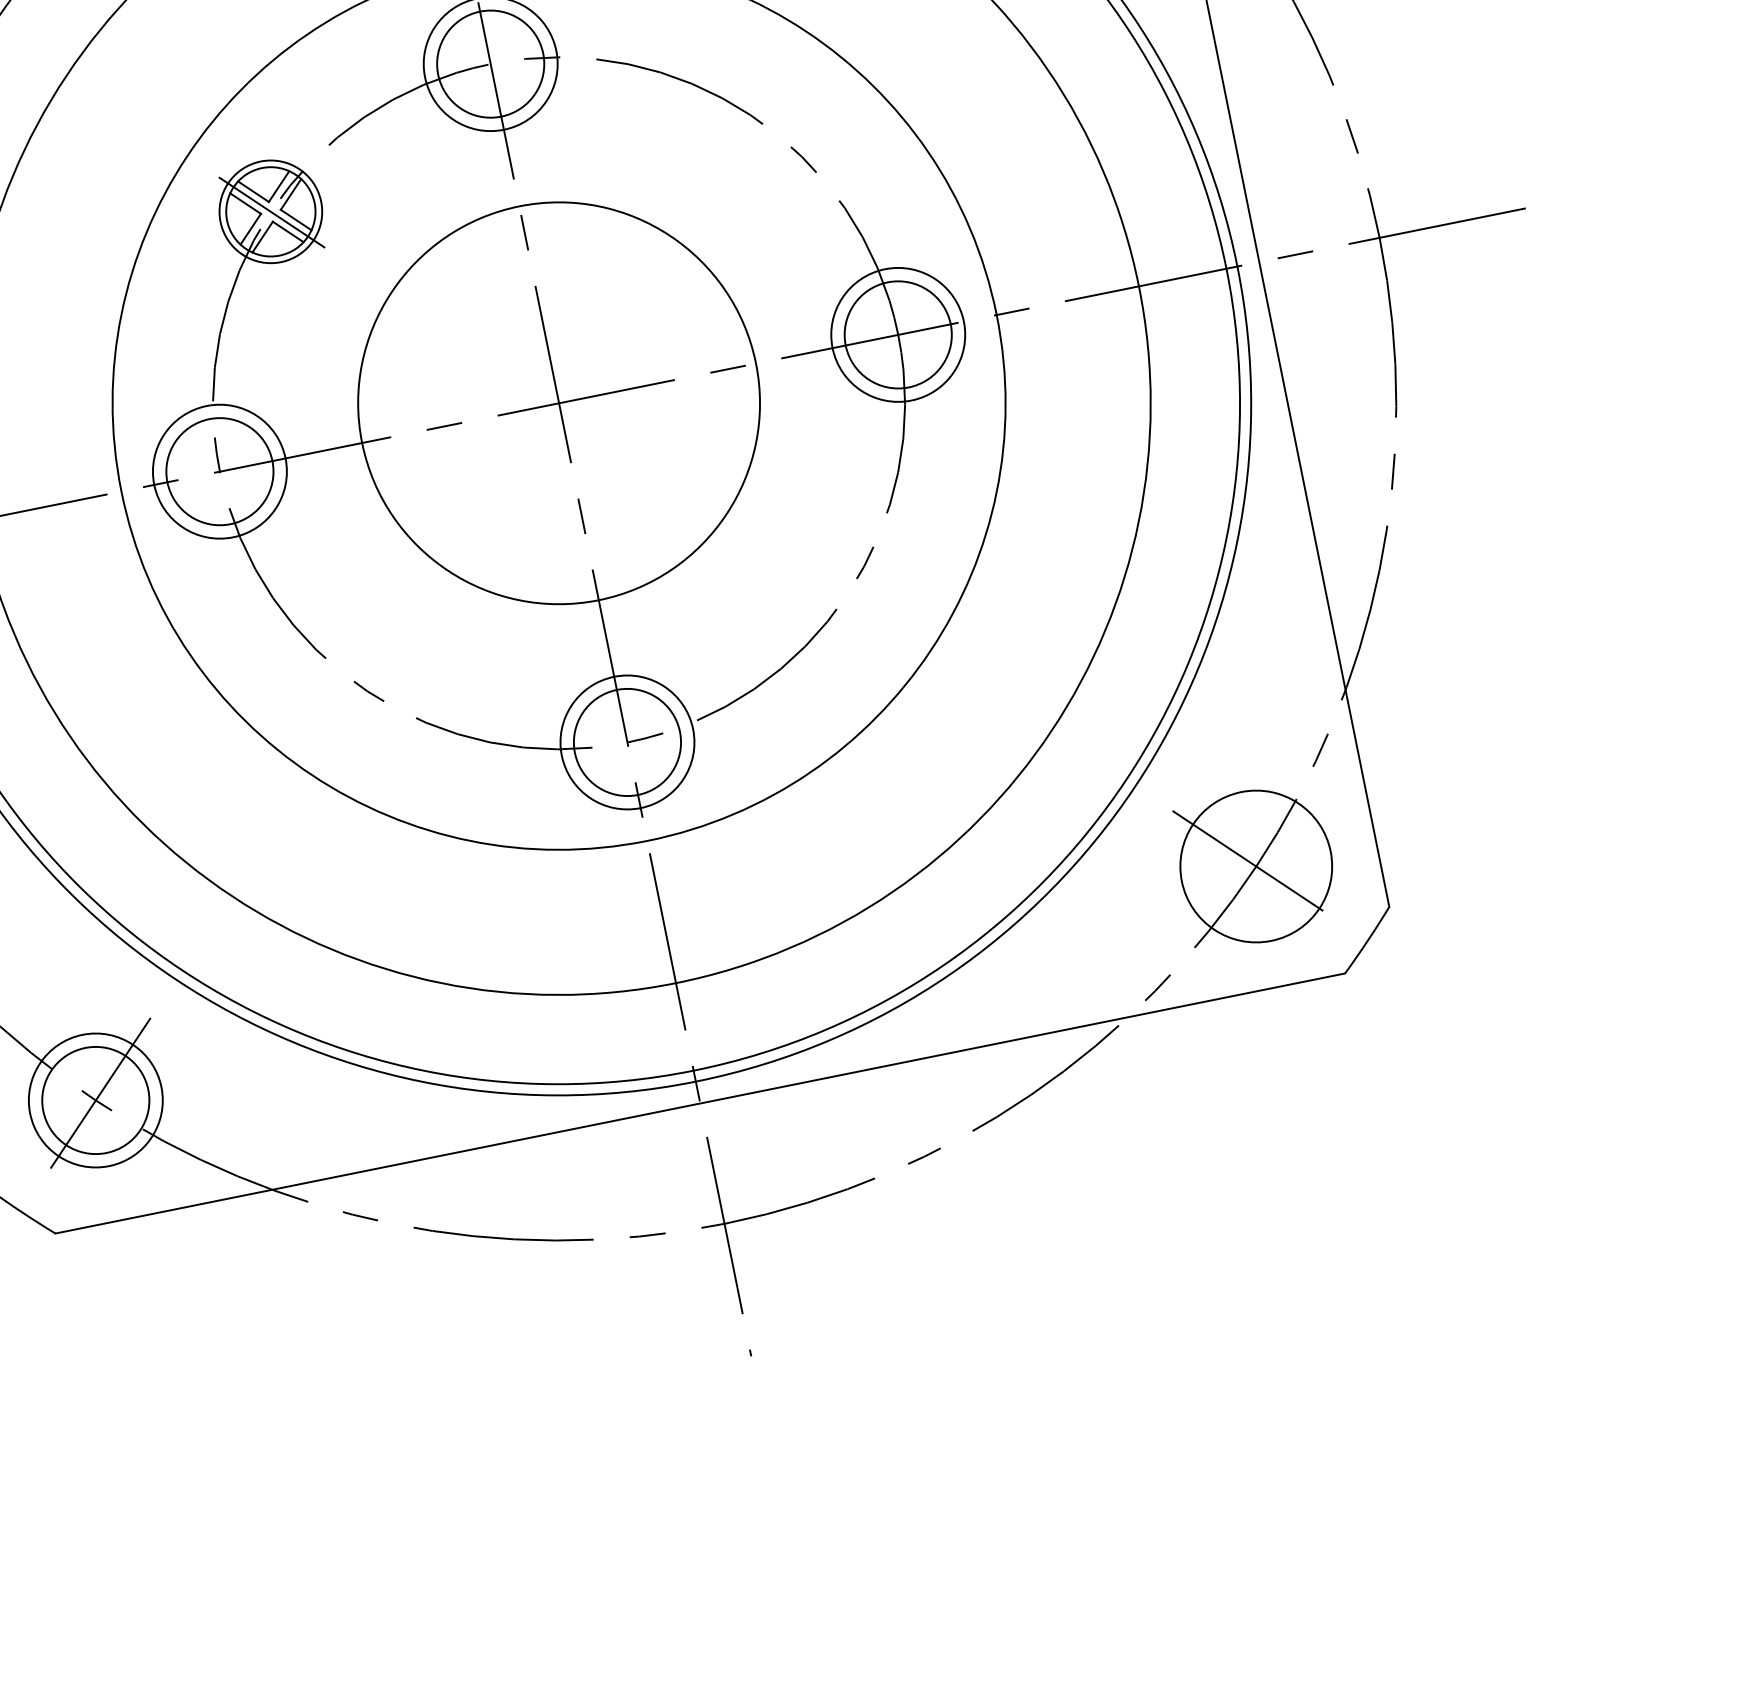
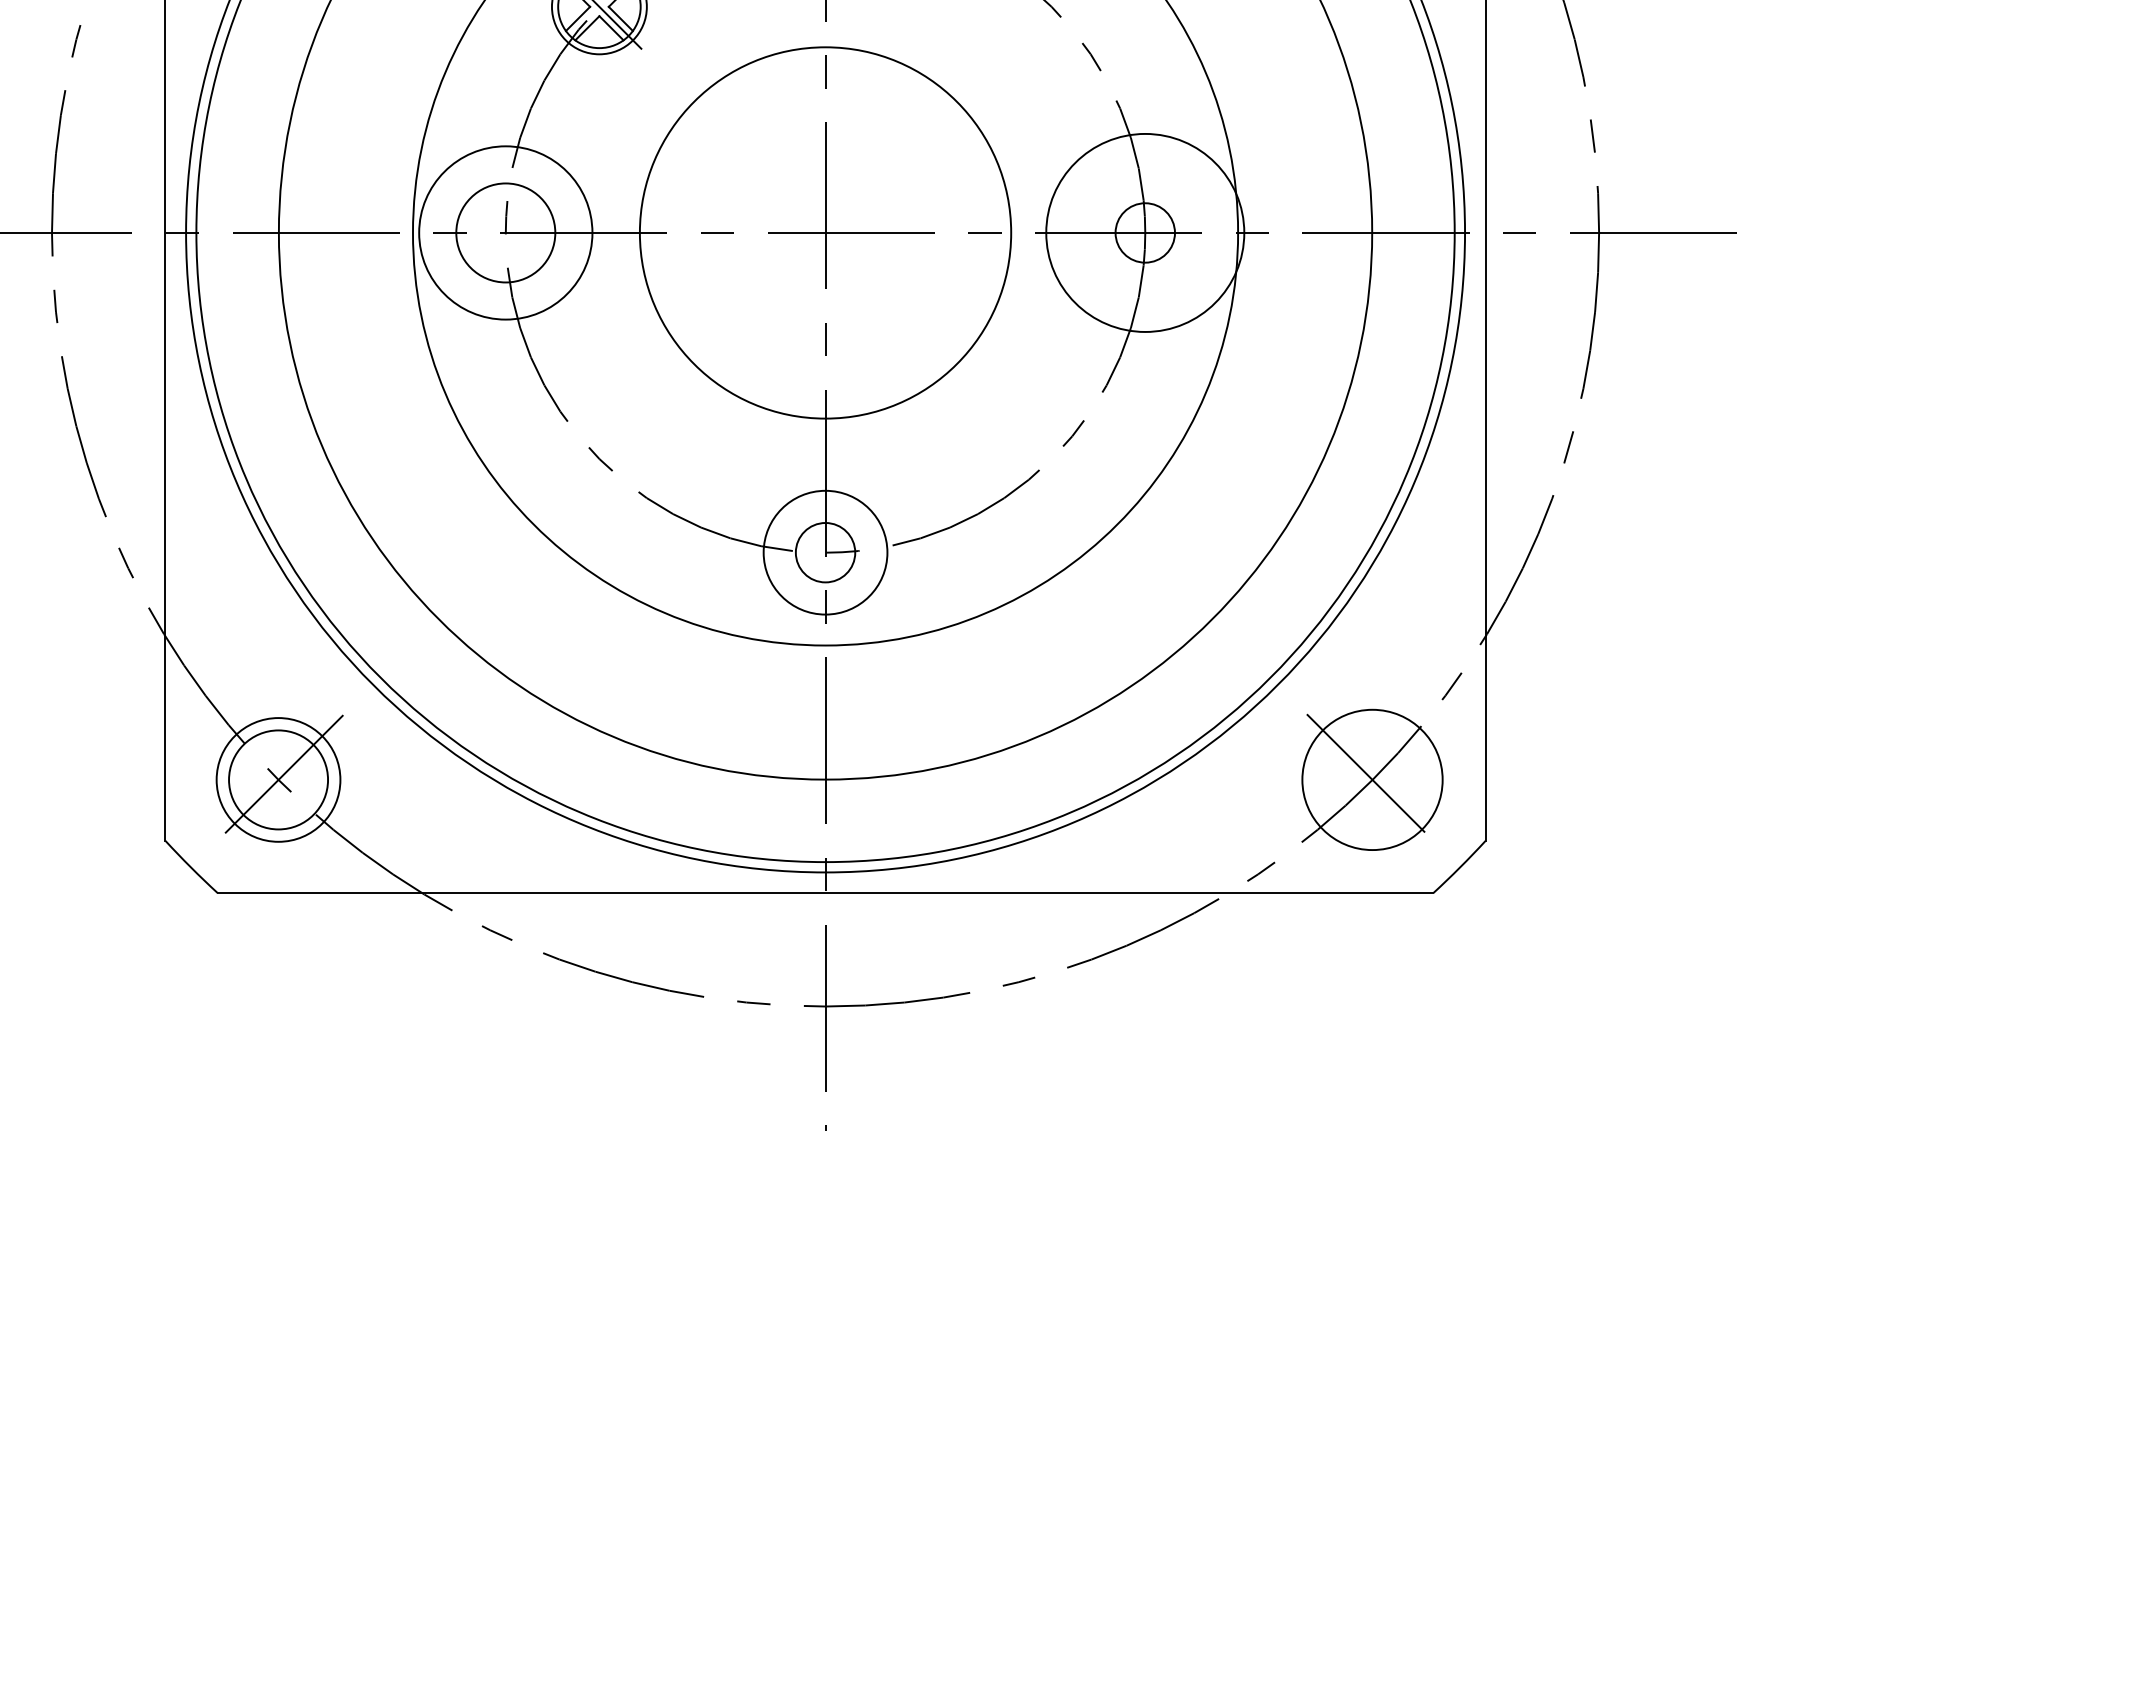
circle: (897, 334) -> (1144, 232), size x0.6
circle: (898, 334) -> (1145, 232), size x1.6
circle: (219, 471) -> (505, 232), size x1.4
circle: (627, 742) -> (825, 552), size x0.6

